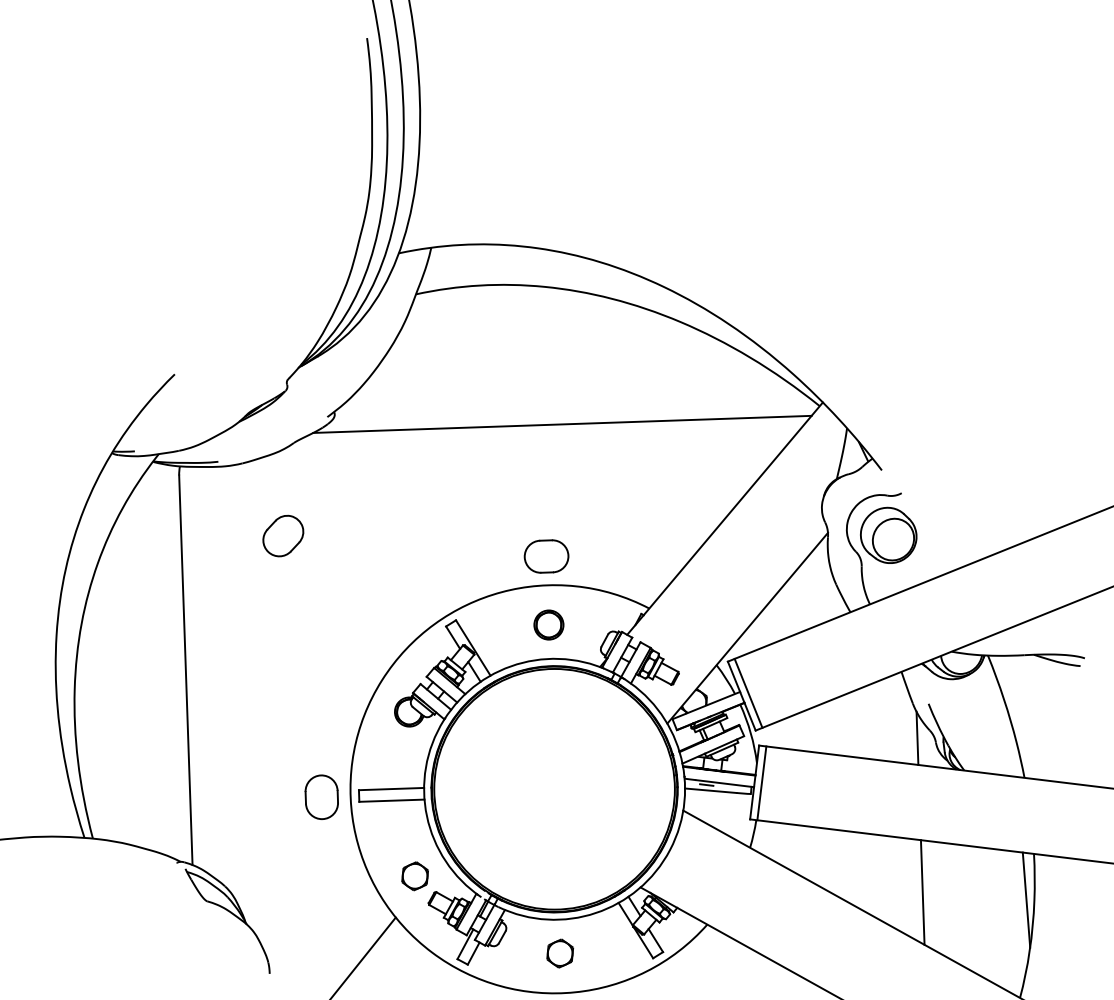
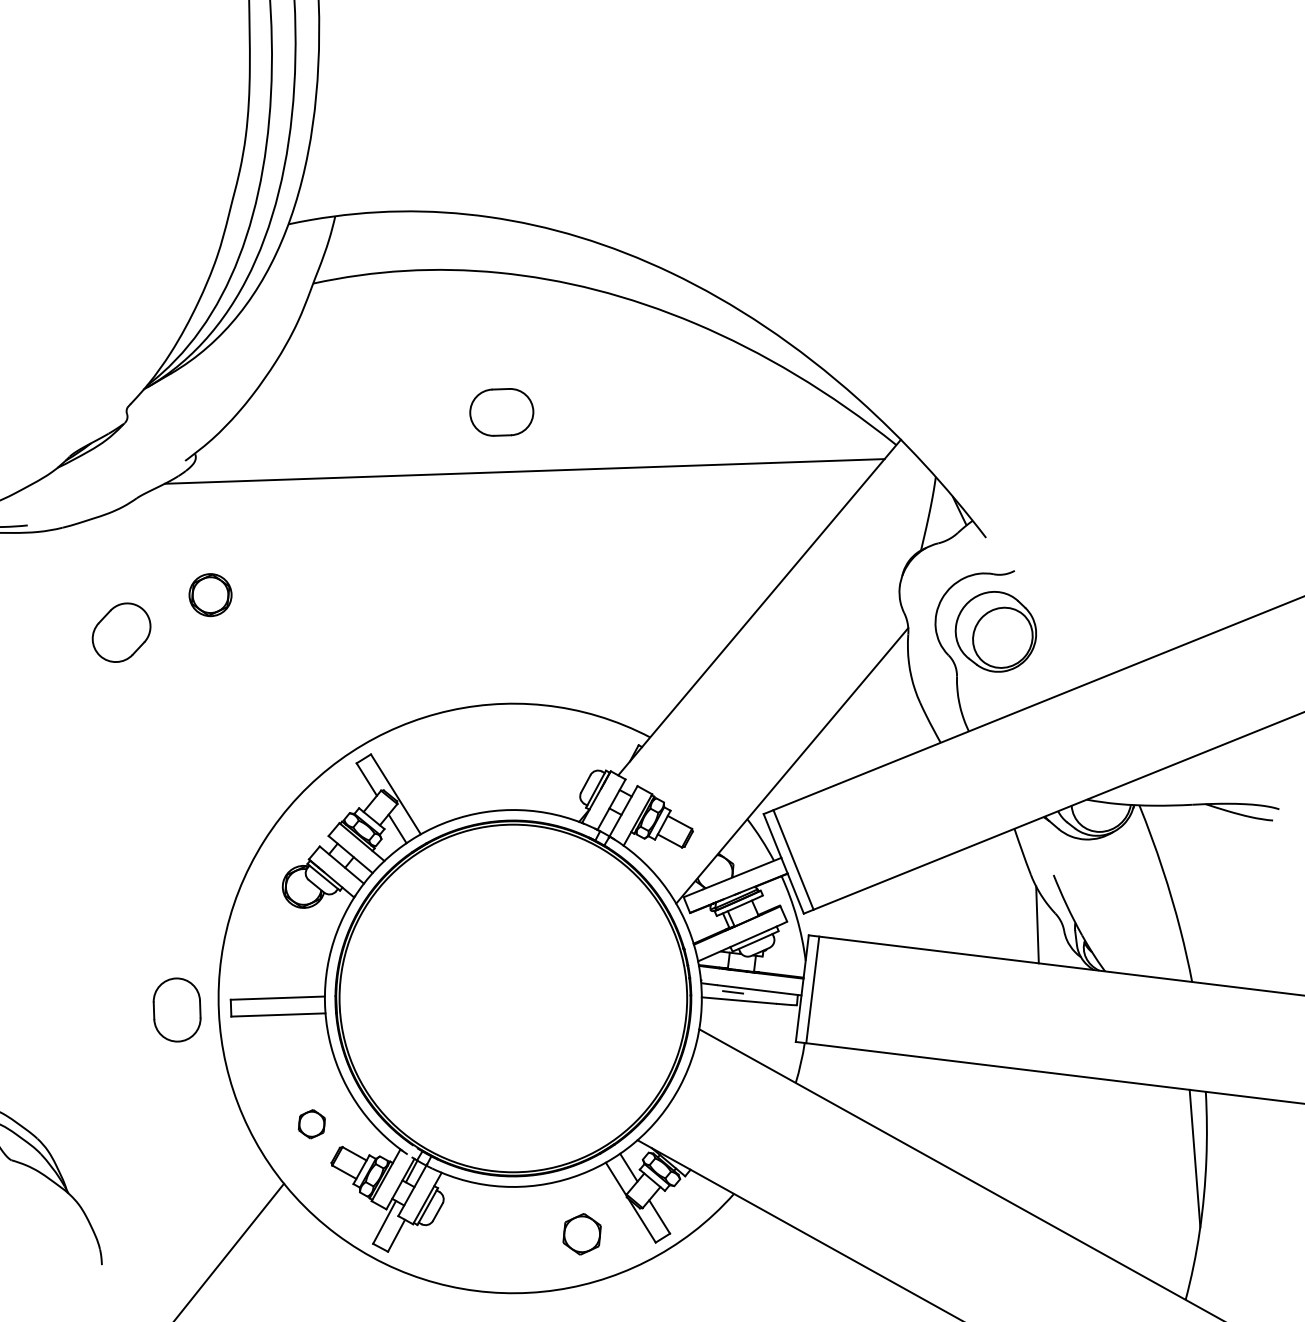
part: (546, 556) -> (501, 412), moved
part: (548, 624) -> (209, 594), moved
part: (414, 876) -> (311, 1124), size x0.7
line: (922, 892) -> (1044, 1147), removed
part: (560, 953) -> (582, 1234), moved

